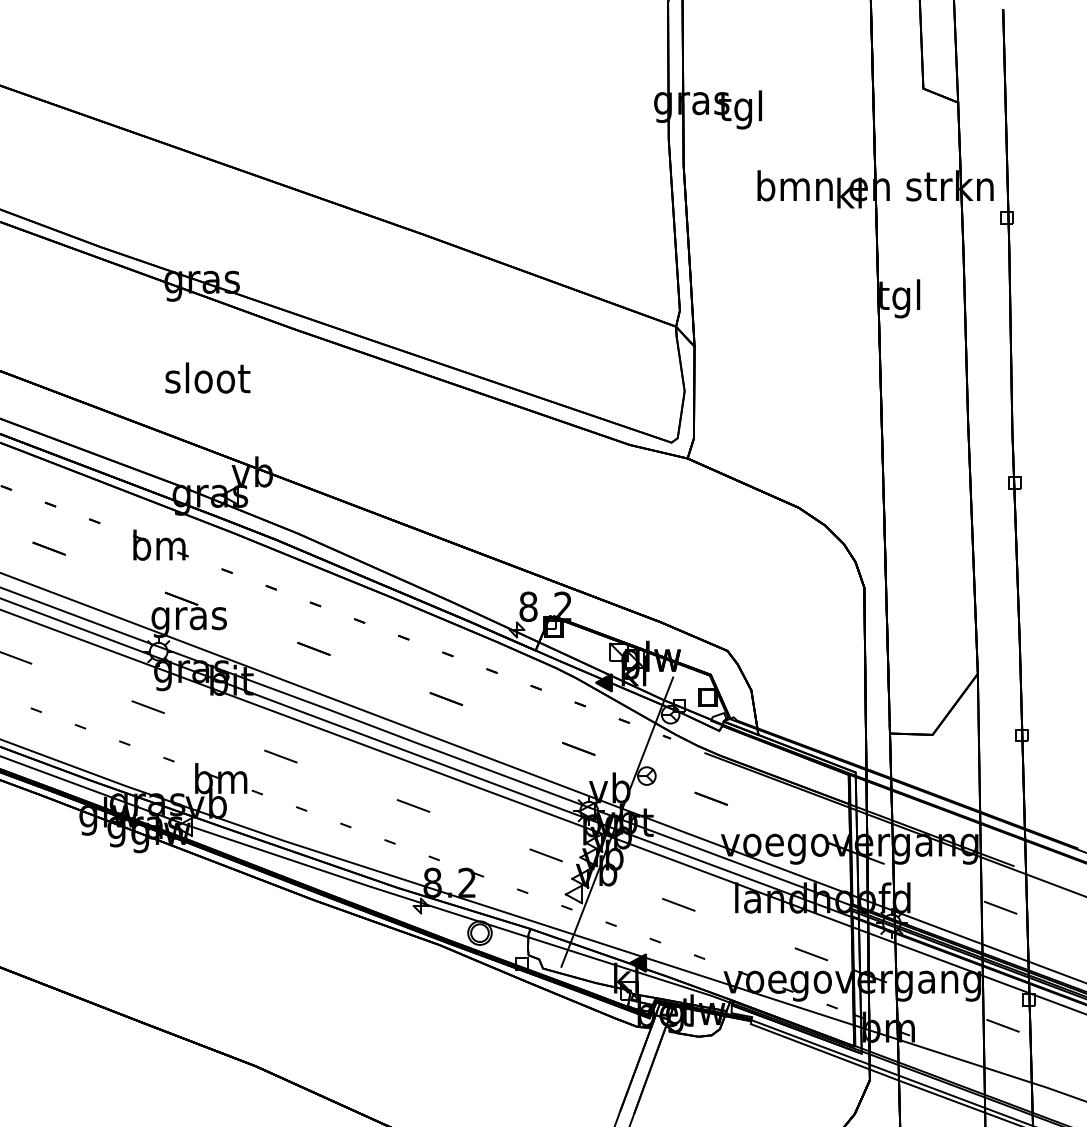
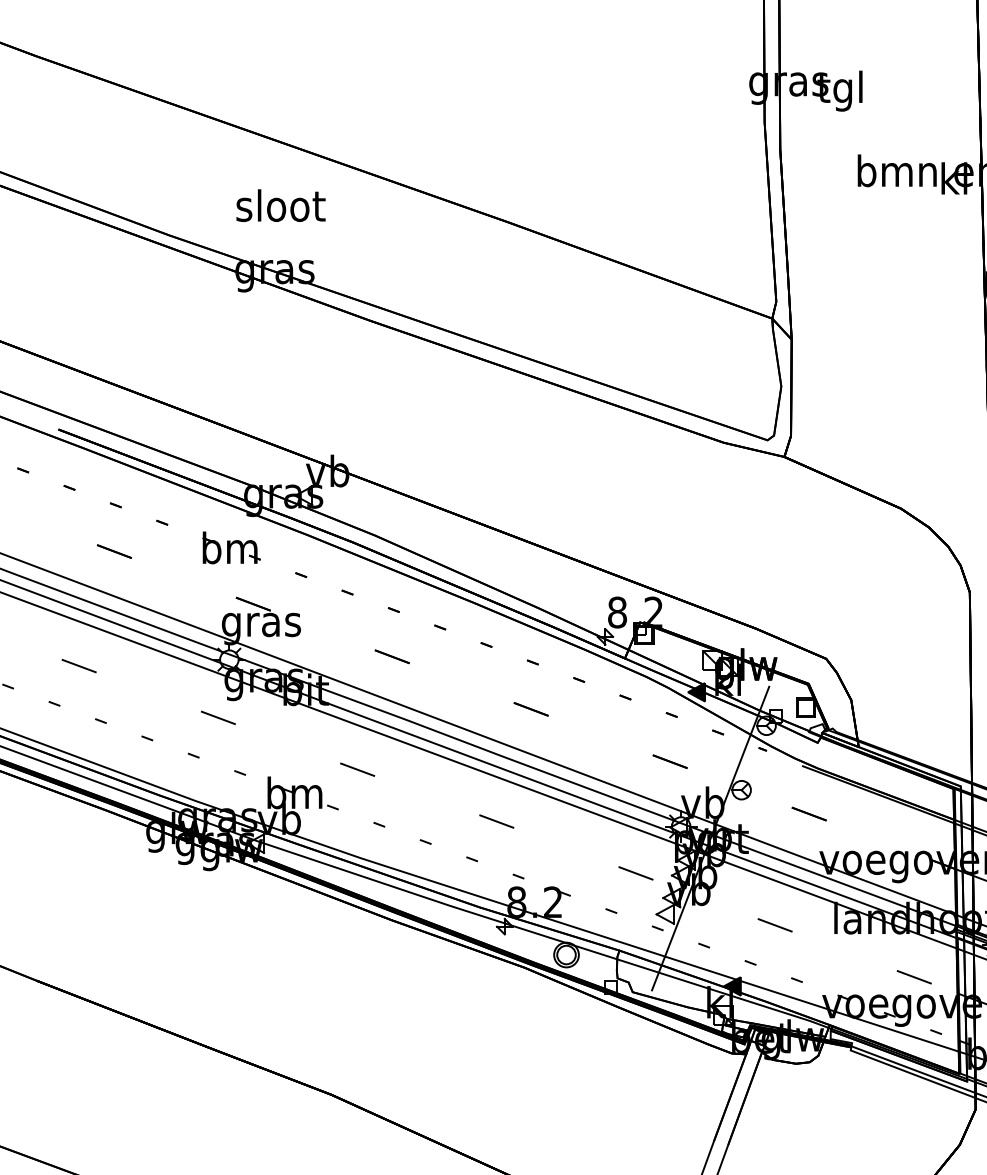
text: (207, 377) -> (280, 205), moved

